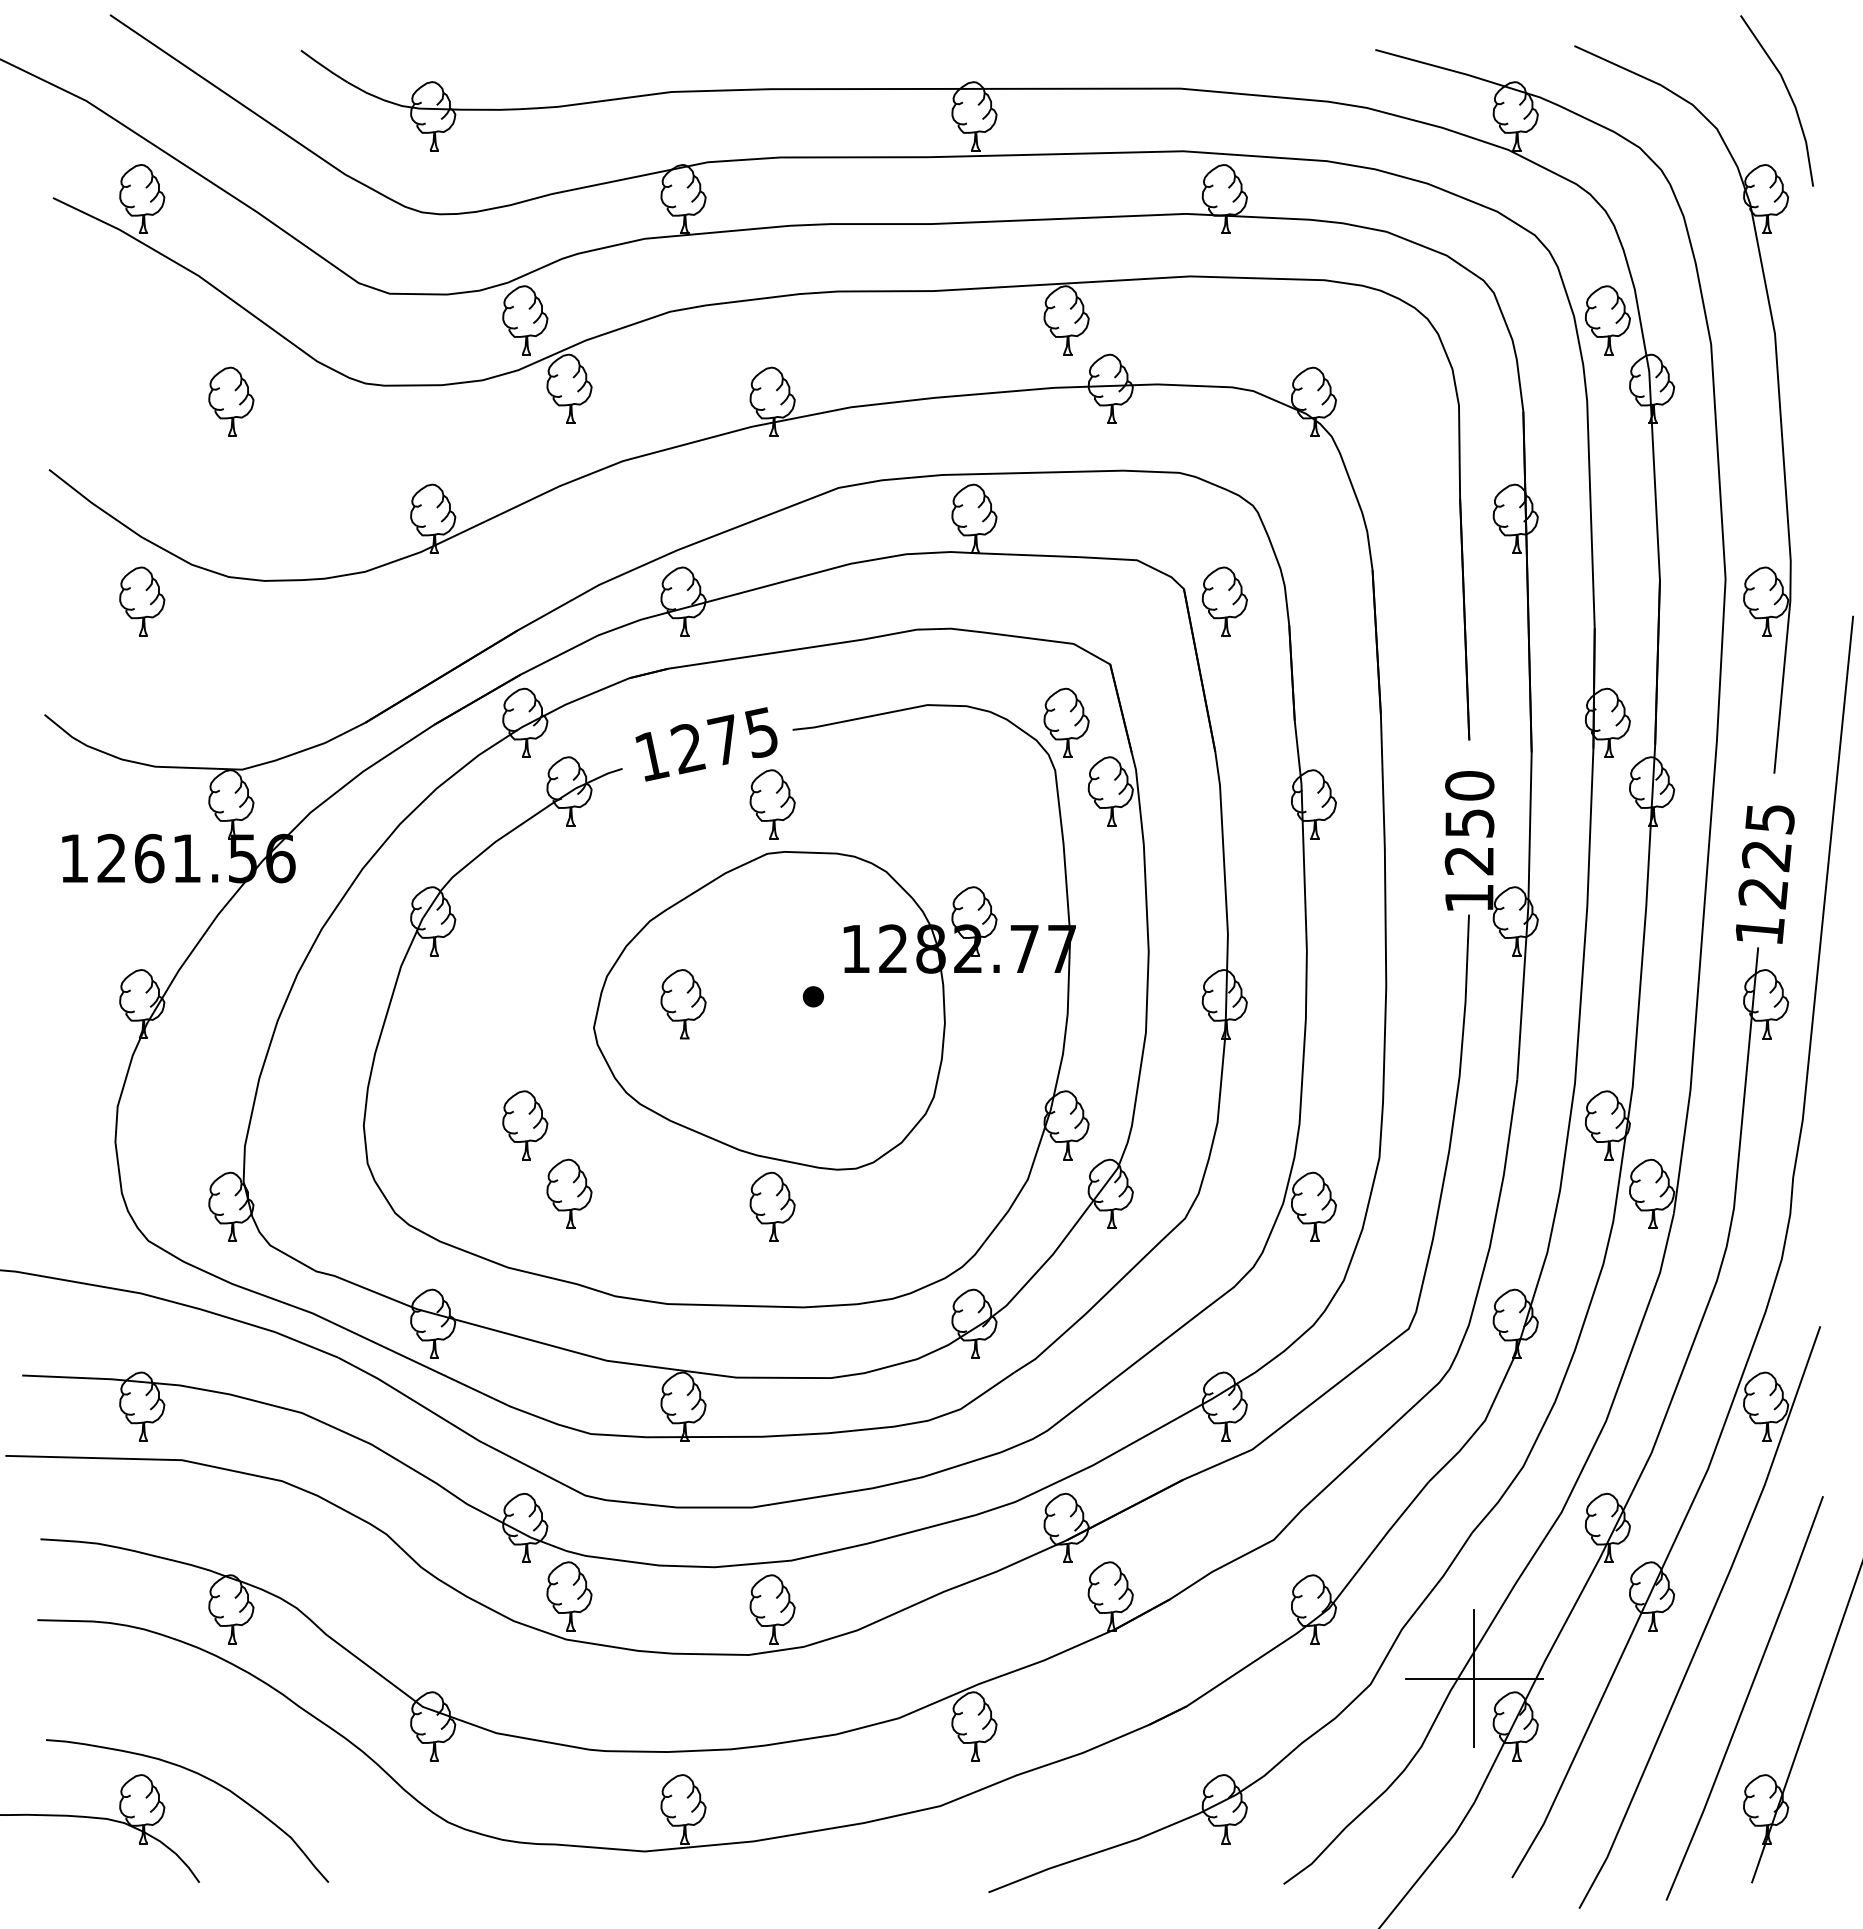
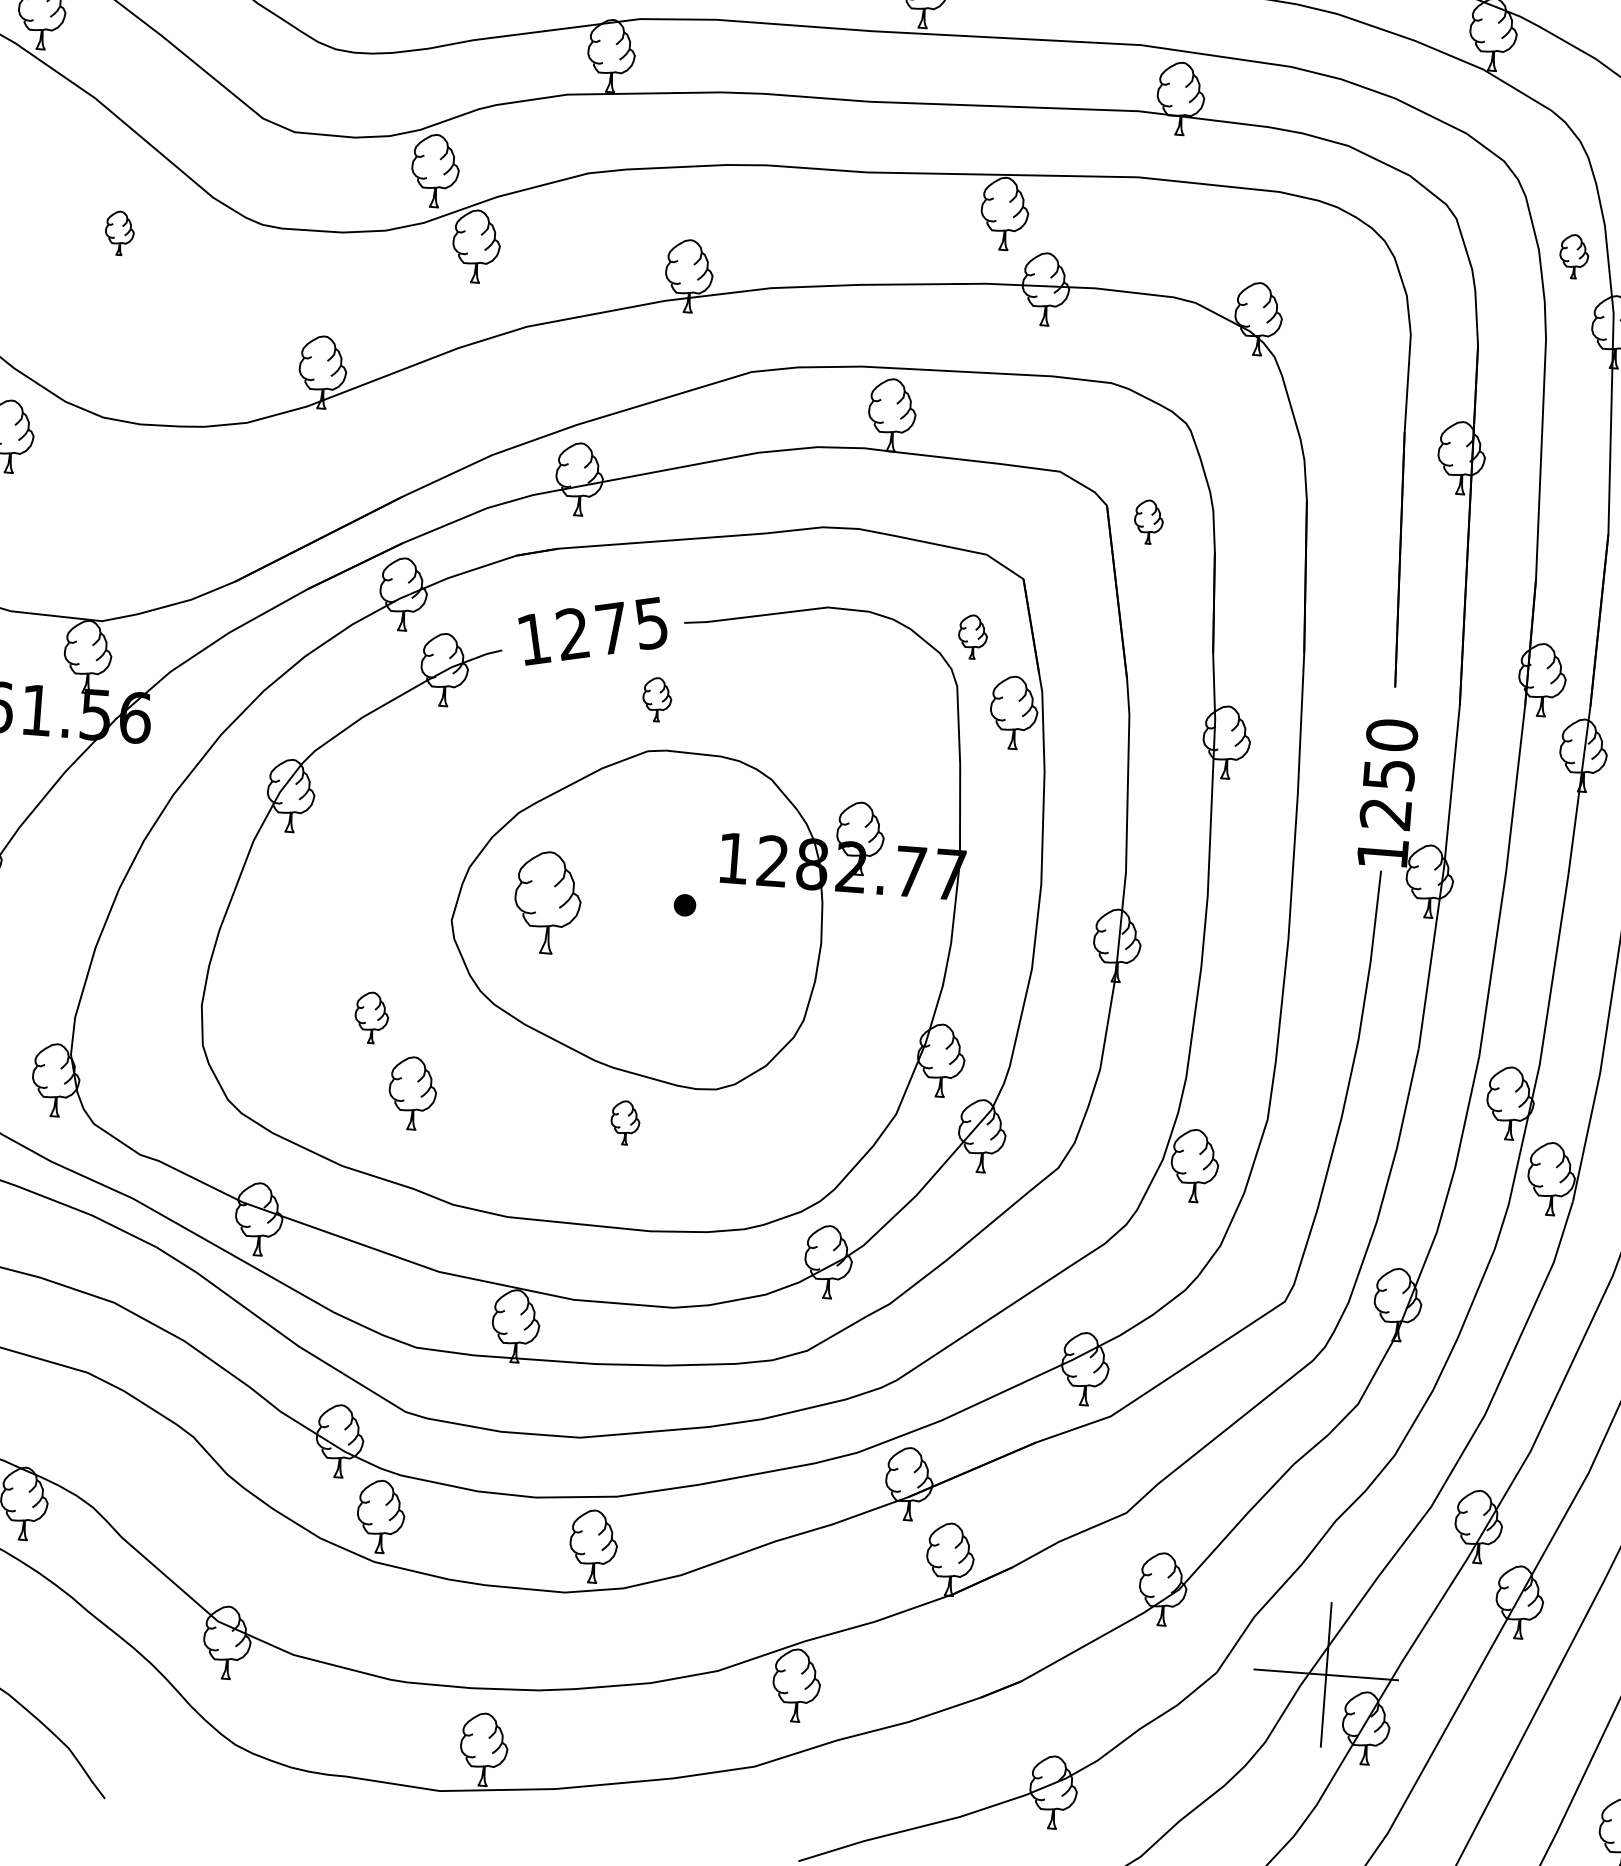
part: (1607, 320) -> (1573, 256), size x0.6
part: (231, 401) -> (119, 233), size x0.6
part: (1224, 601) -> (1148, 521), size x0.6
part: (1066, 722) -> (972, 636), size x0.6
part: (772, 804) -> (657, 699), size x0.6
part: (683, 1004) -> (547, 903), size x1.4
part: (525, 1125) -> (371, 1017), size x0.7
part: (772, 1206) -> (625, 1122), size x0.6

